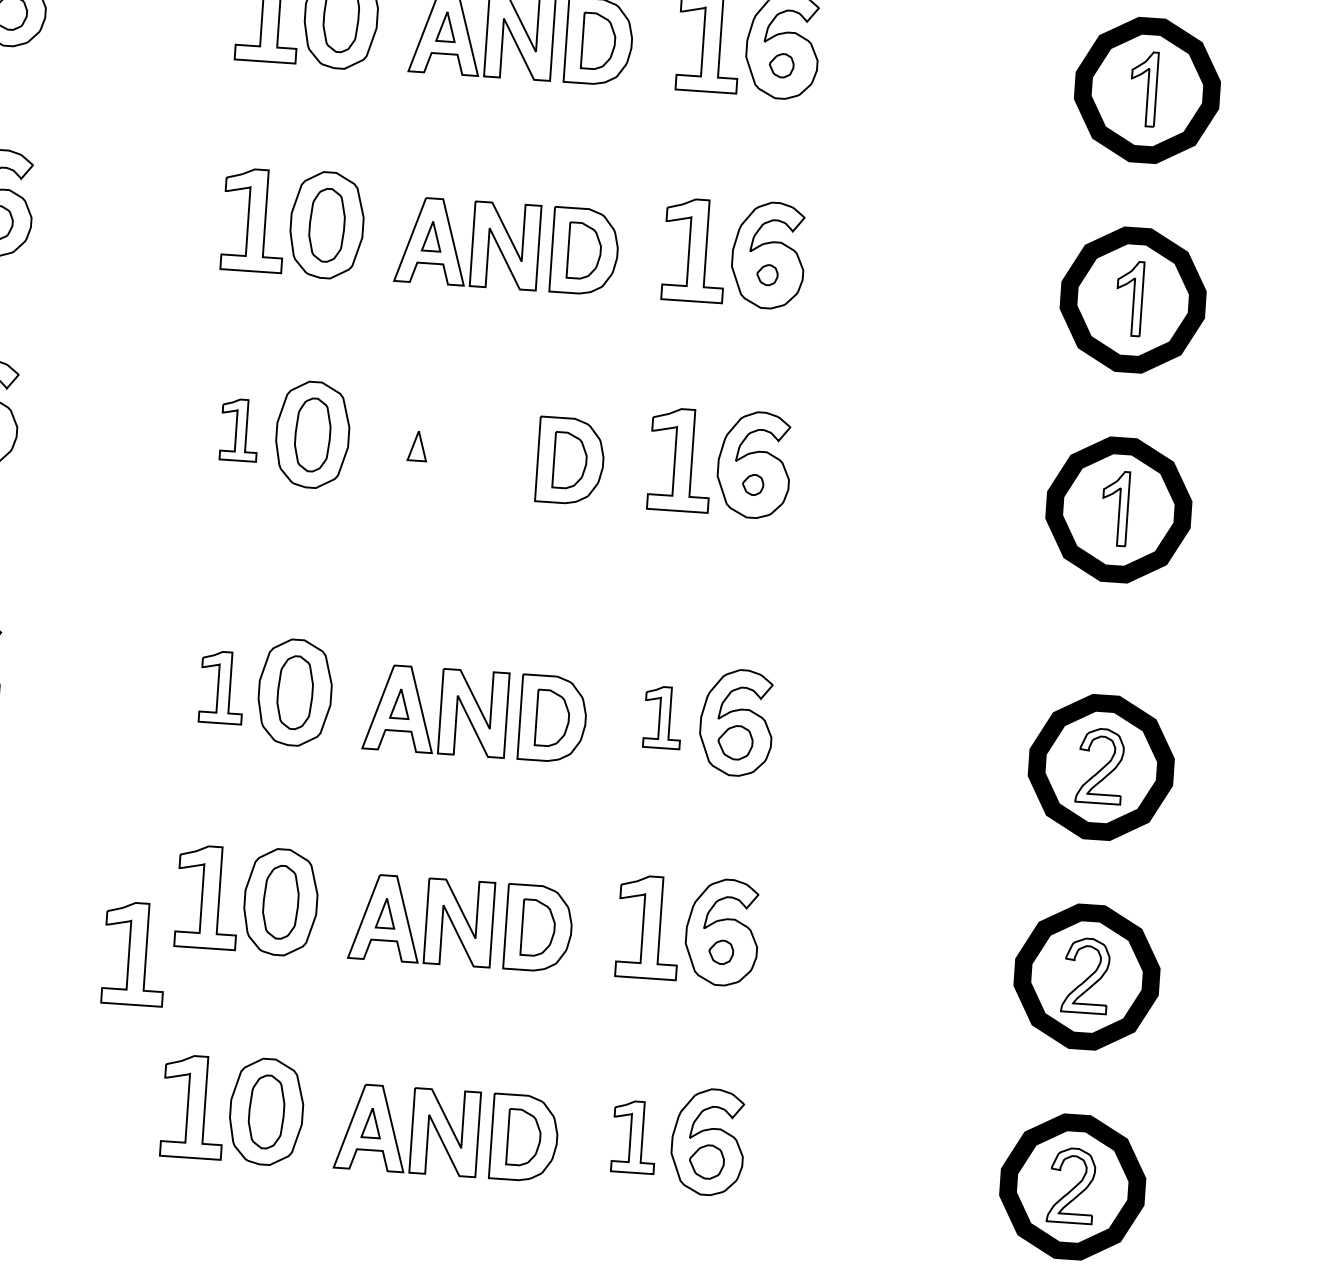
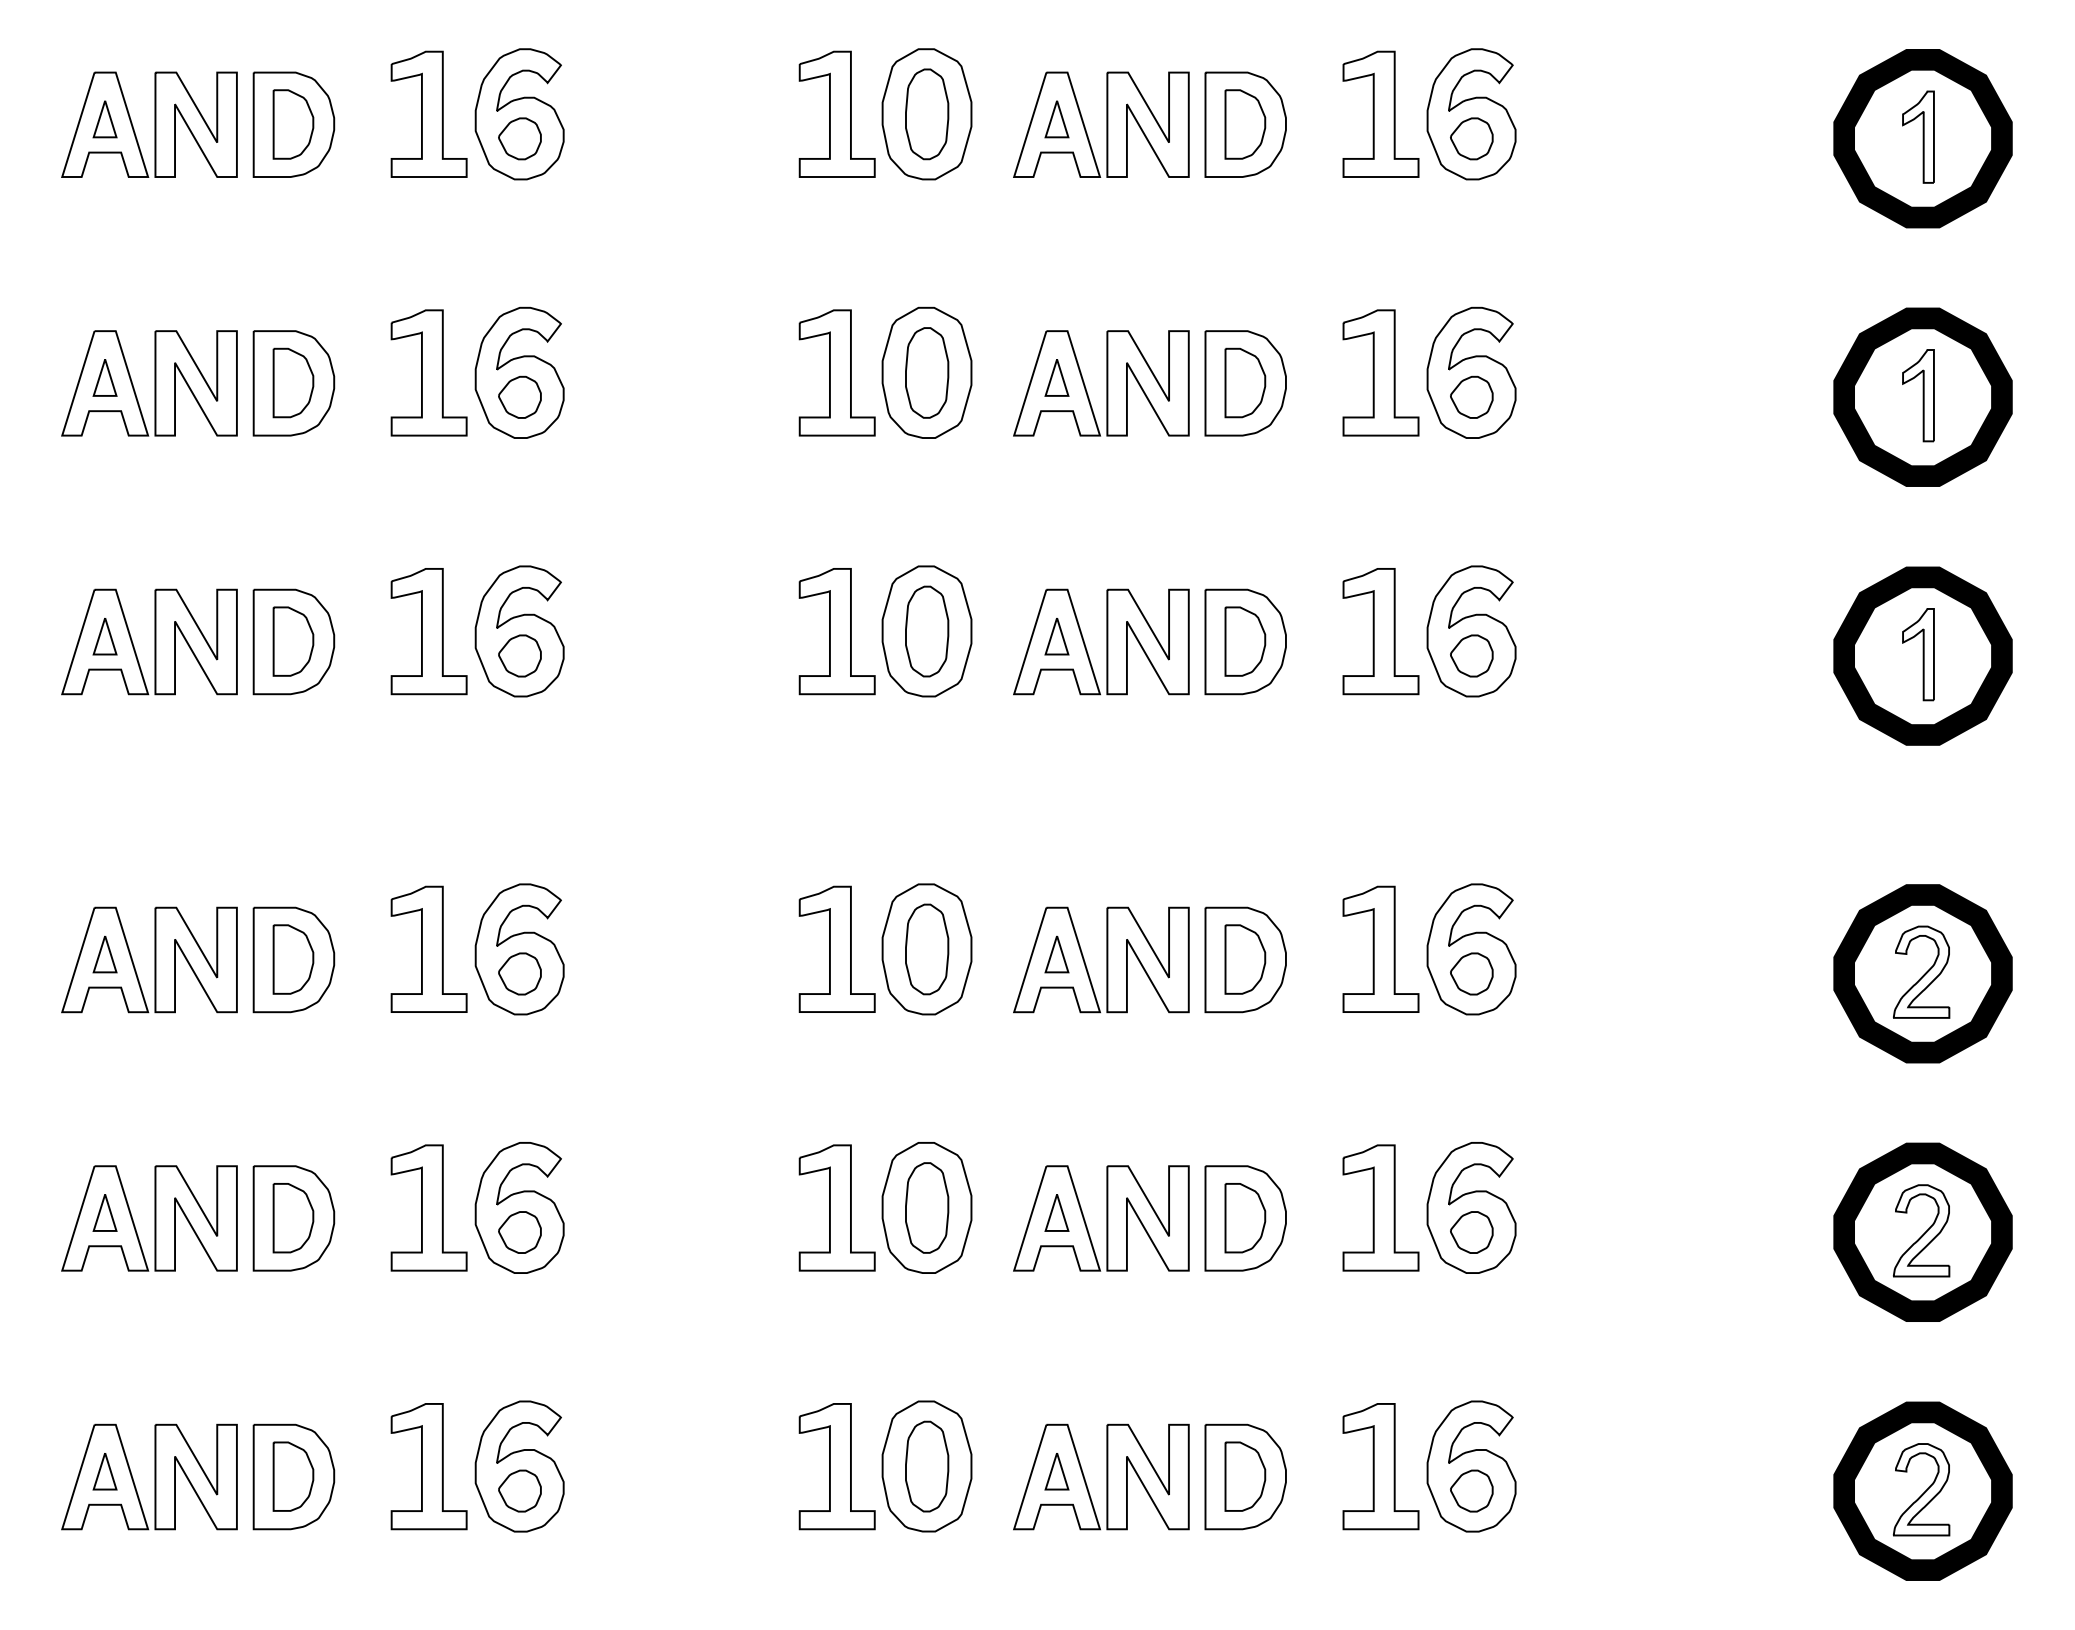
part: (781, 65) -> (1471, 138), size x1.43
part: (767, 274) -> (1471, 396), size x1.67
part: (239, 429) -> (836, 631), size x1.67
part: (453, 452) -> (1101, 641), added
part: (752, 484) -> (1471, 655), size x1.67
part: (221, 686) -> (836, 948), size x1.43
part: (662, 717) -> (1380, 948), size x1.67
part: (720, 952) -> (1471, 1232), size x1.43
part: (134, 953) -> (751, 1283), removed
part: (634, 1136) -> (1380, 1466), size x1.43

